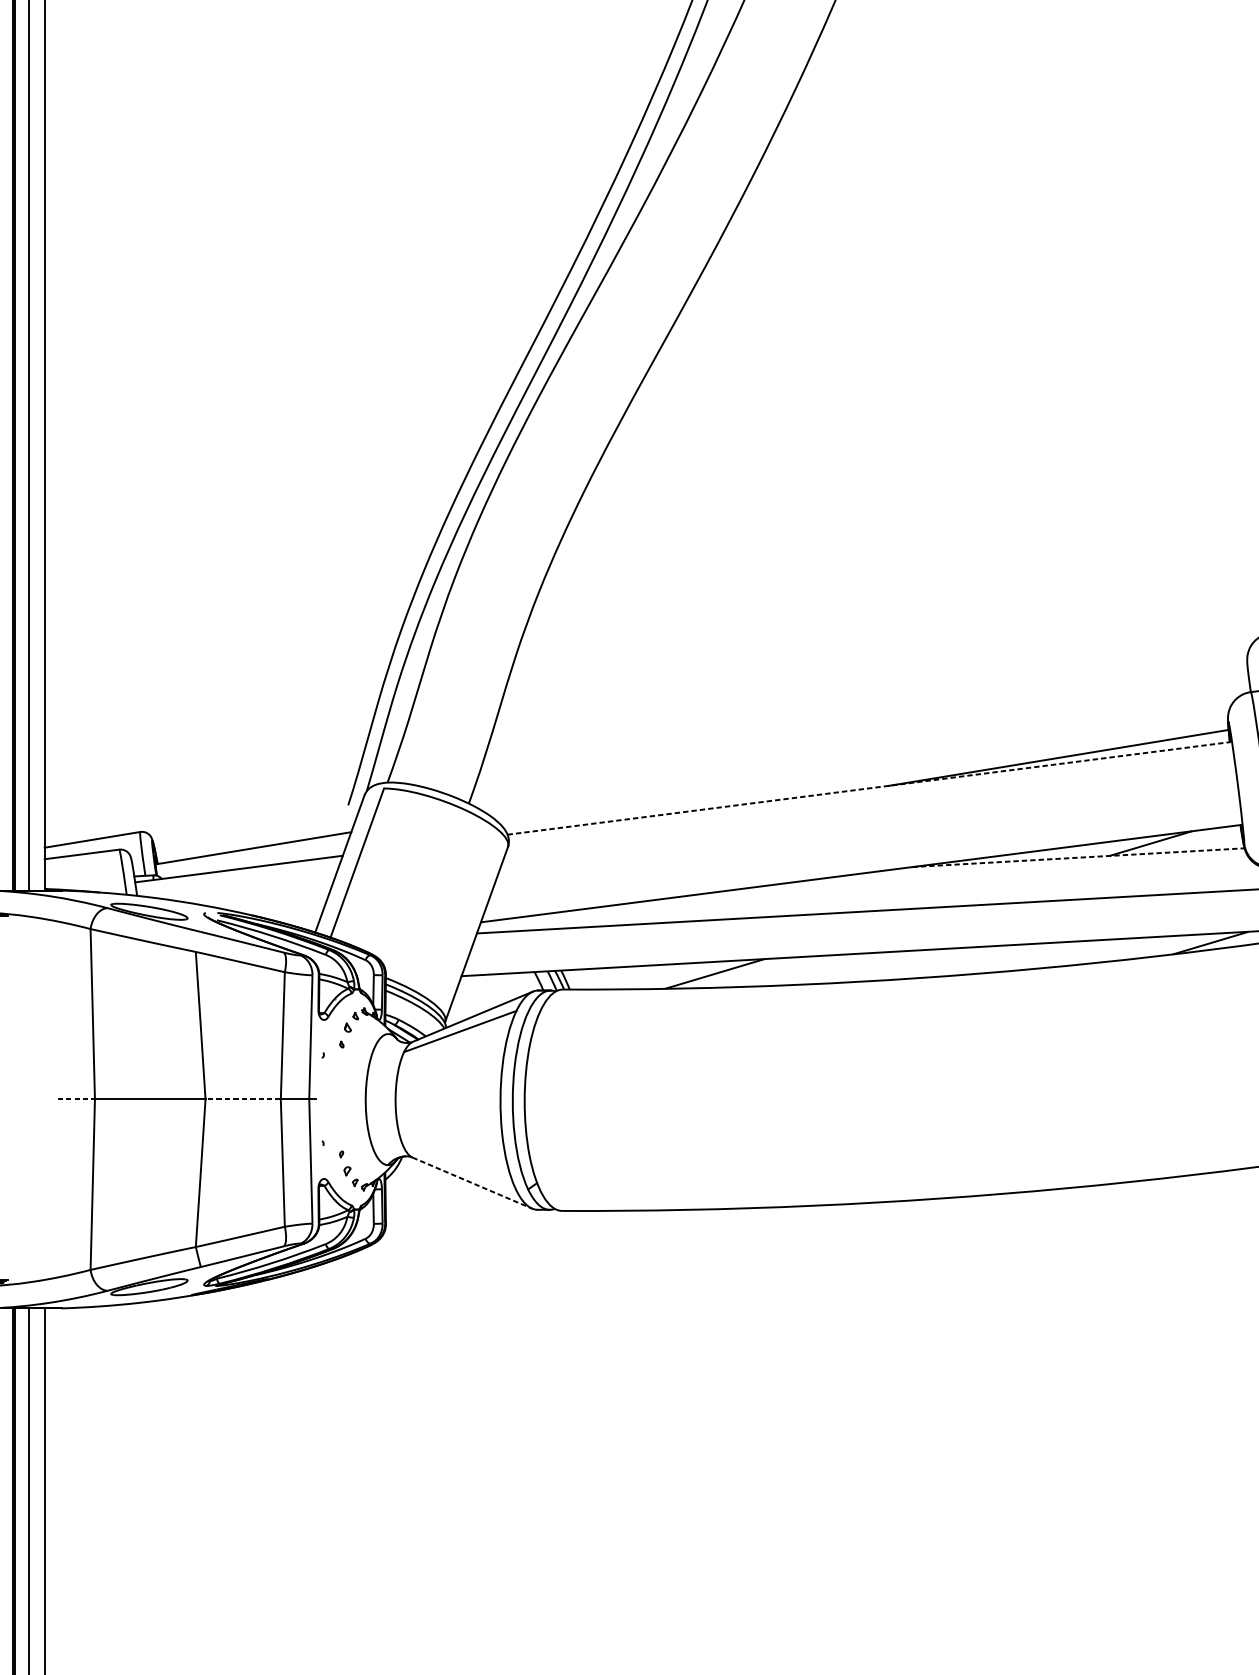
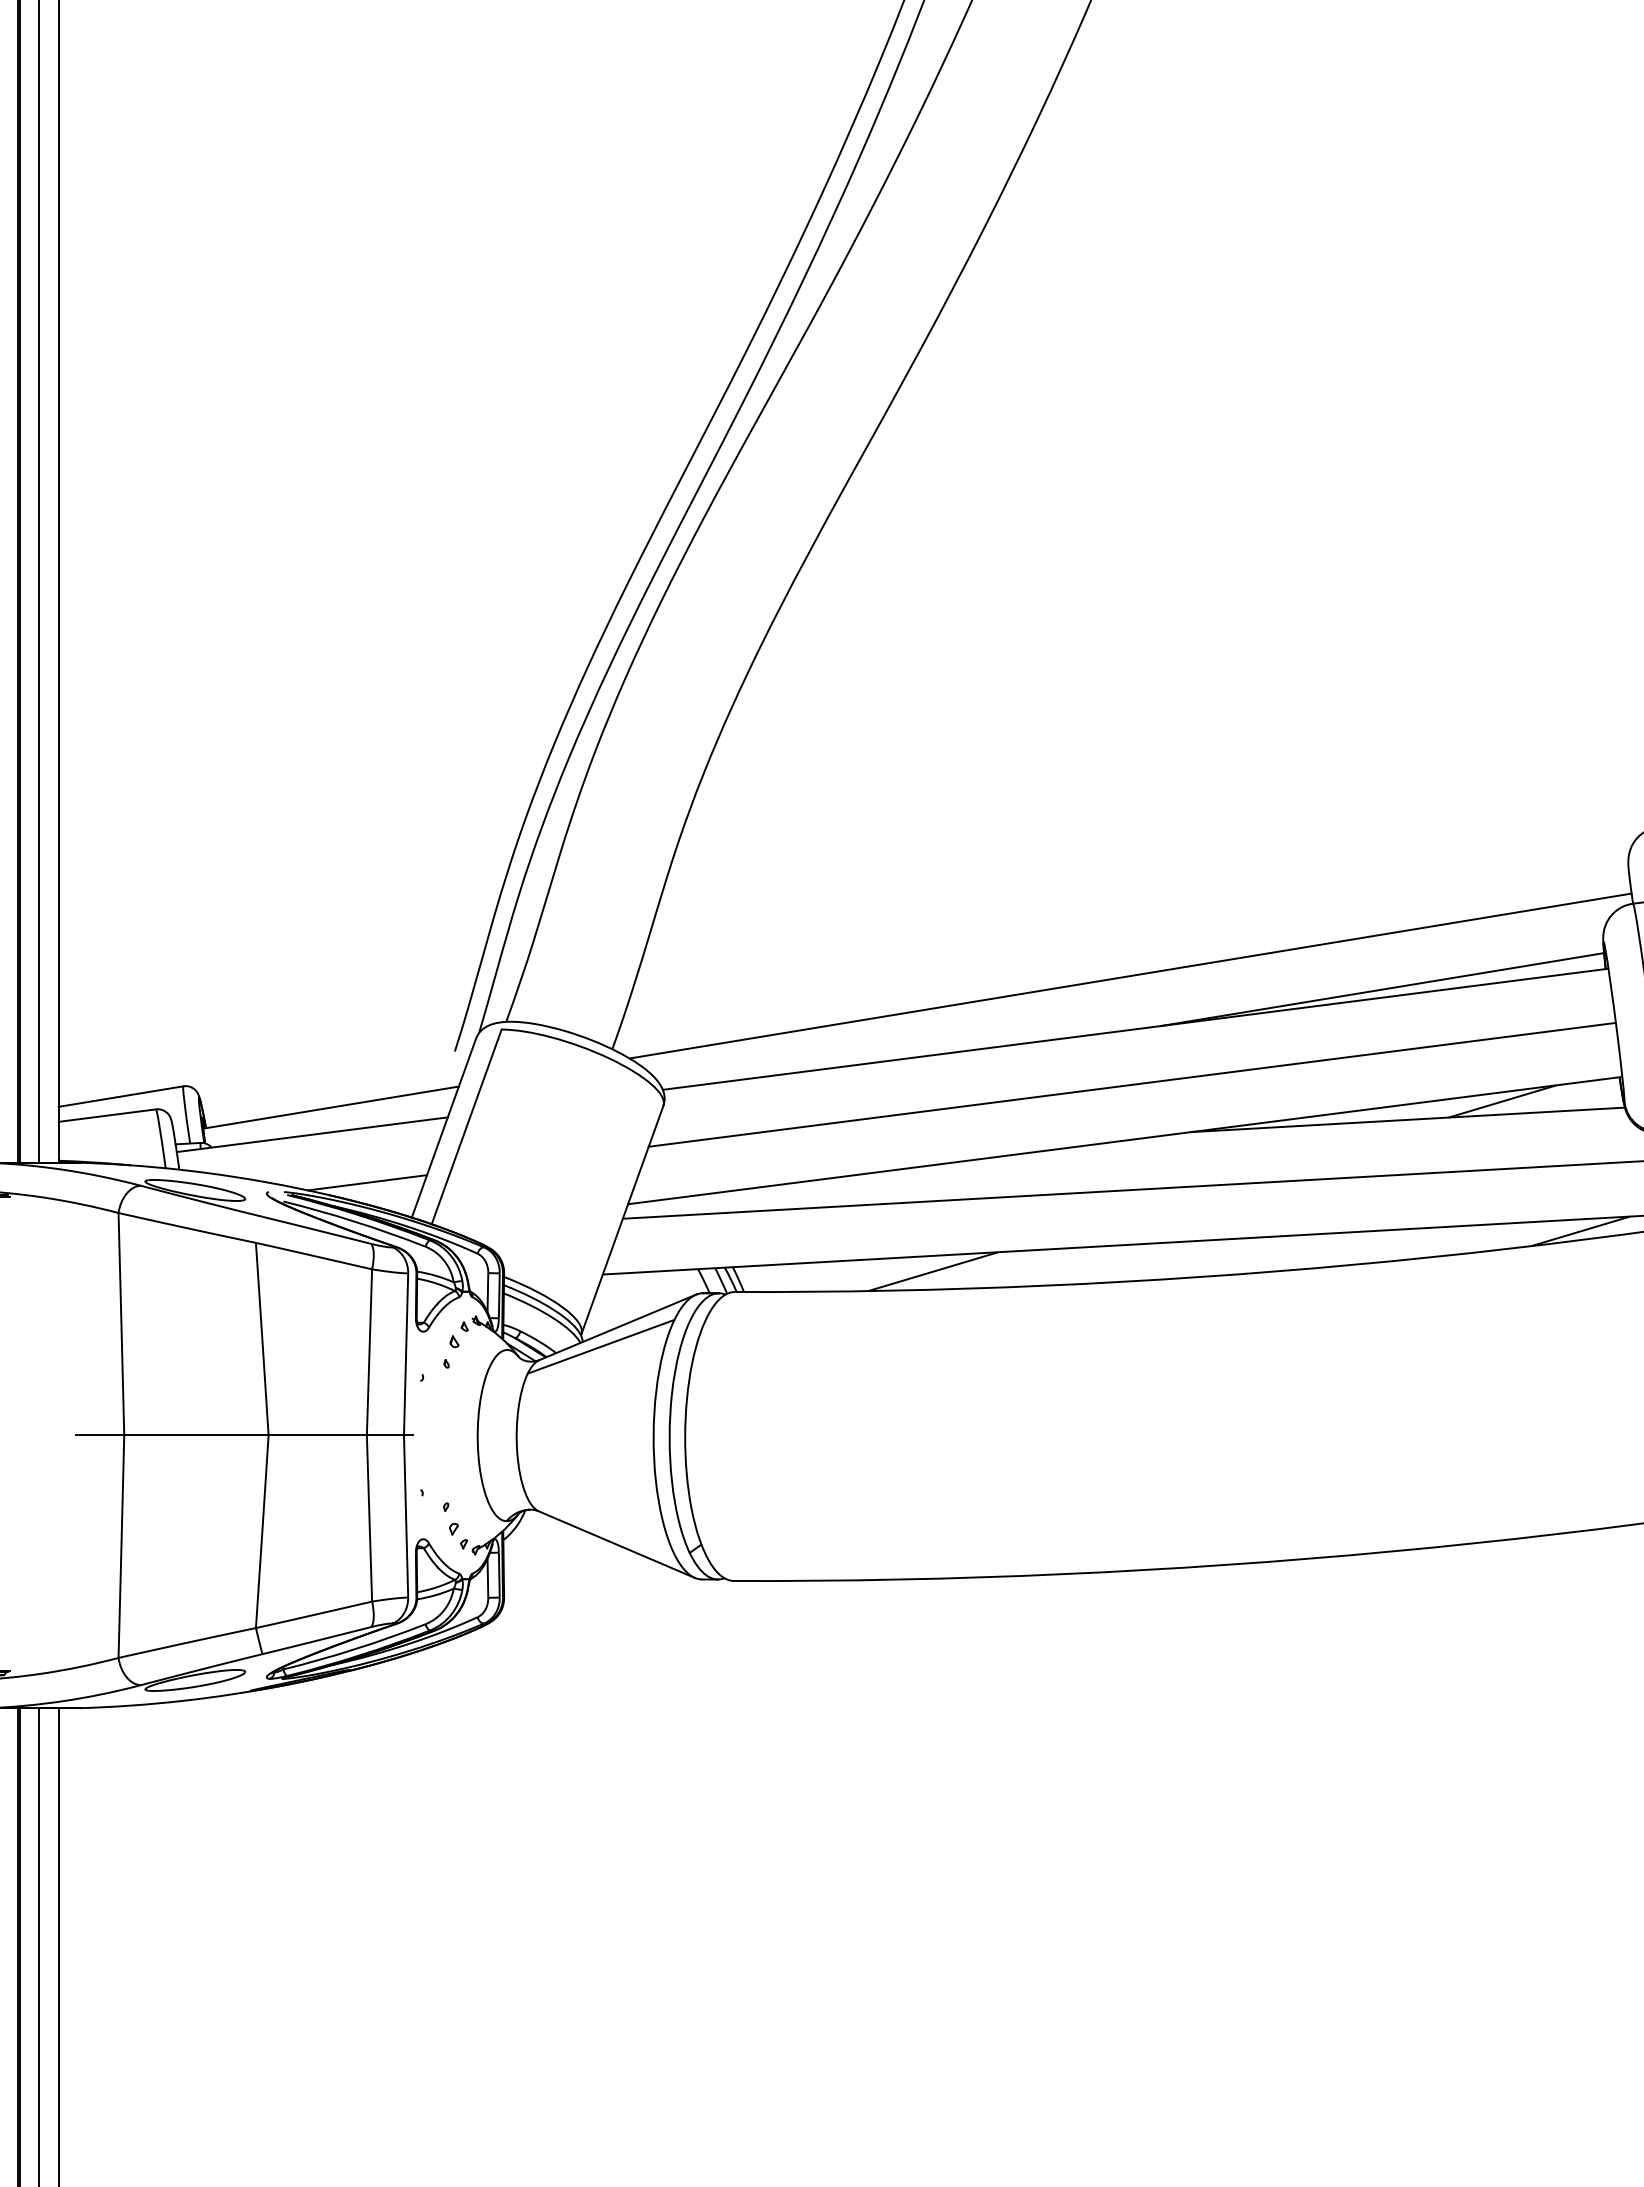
line: (865, 747) -> (1130, 975), added
line: (868, 788) -> (1134, 1029), dashed -> solid
line: (866, 830) -> (1131, 1084), added
line: (1078, 857) -> (1408, 1119), dashed -> solid
line: (281, 905) -> (367, 1182), added
line: (76, 1099) -> (100, 1435), dashed -> solid
line: (243, 1099) -> (317, 1435), dashed -> solid
line: (472, 1183) -> (616, 1544), dashed -> solid

